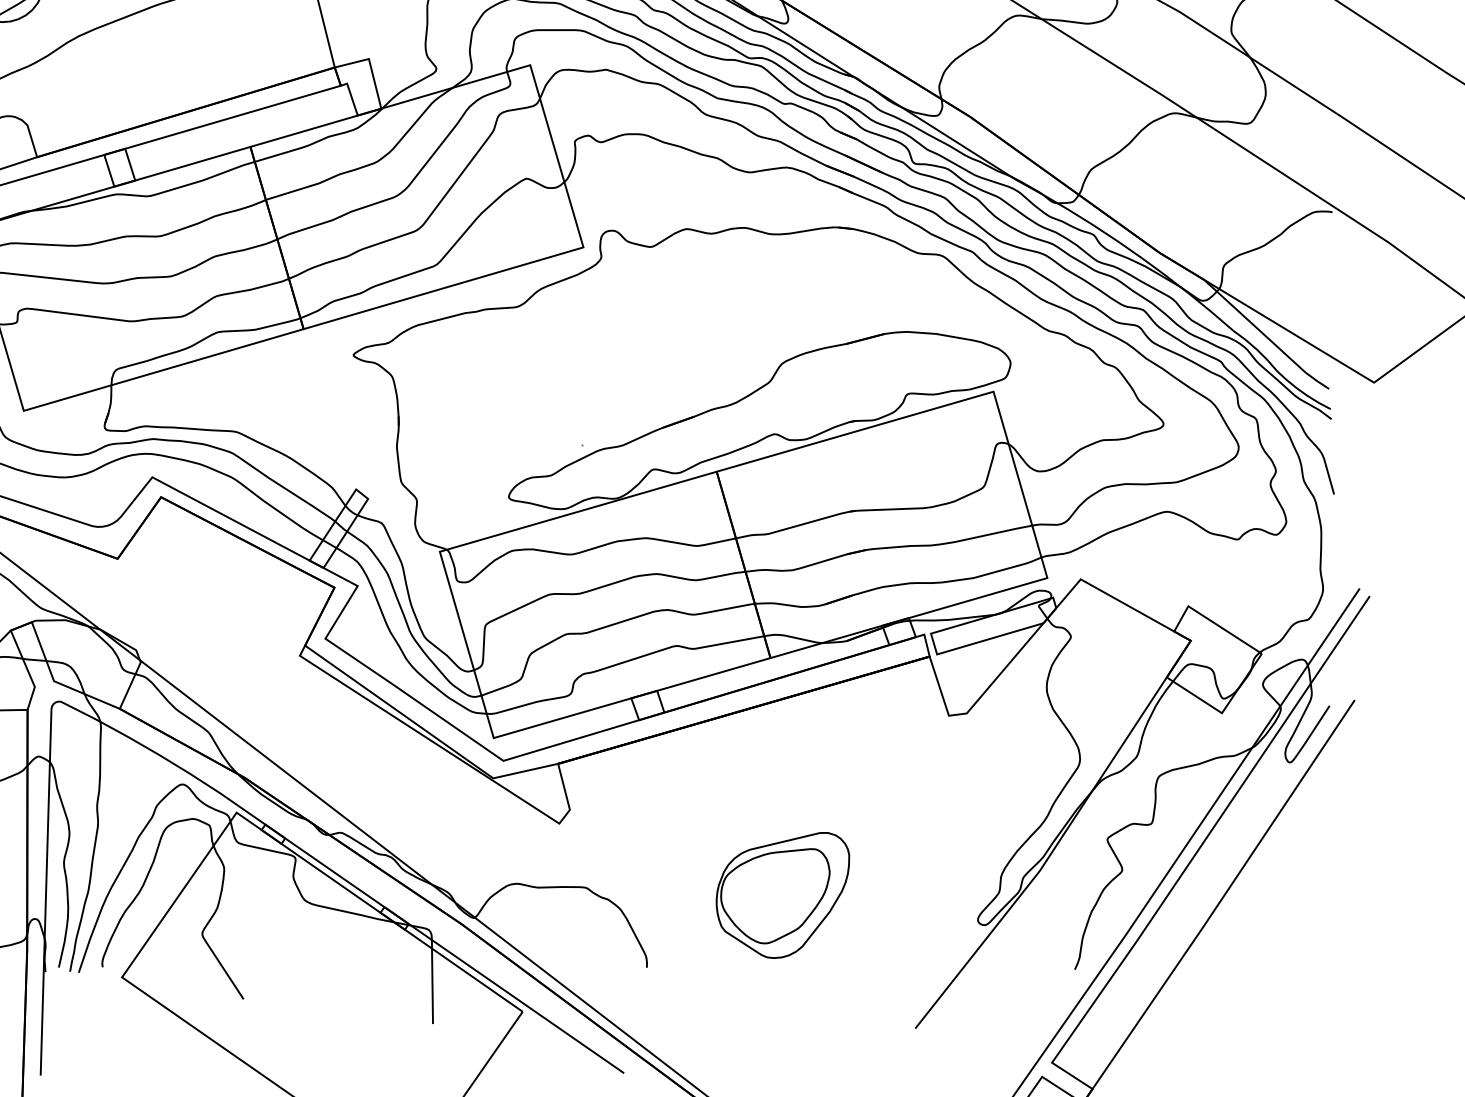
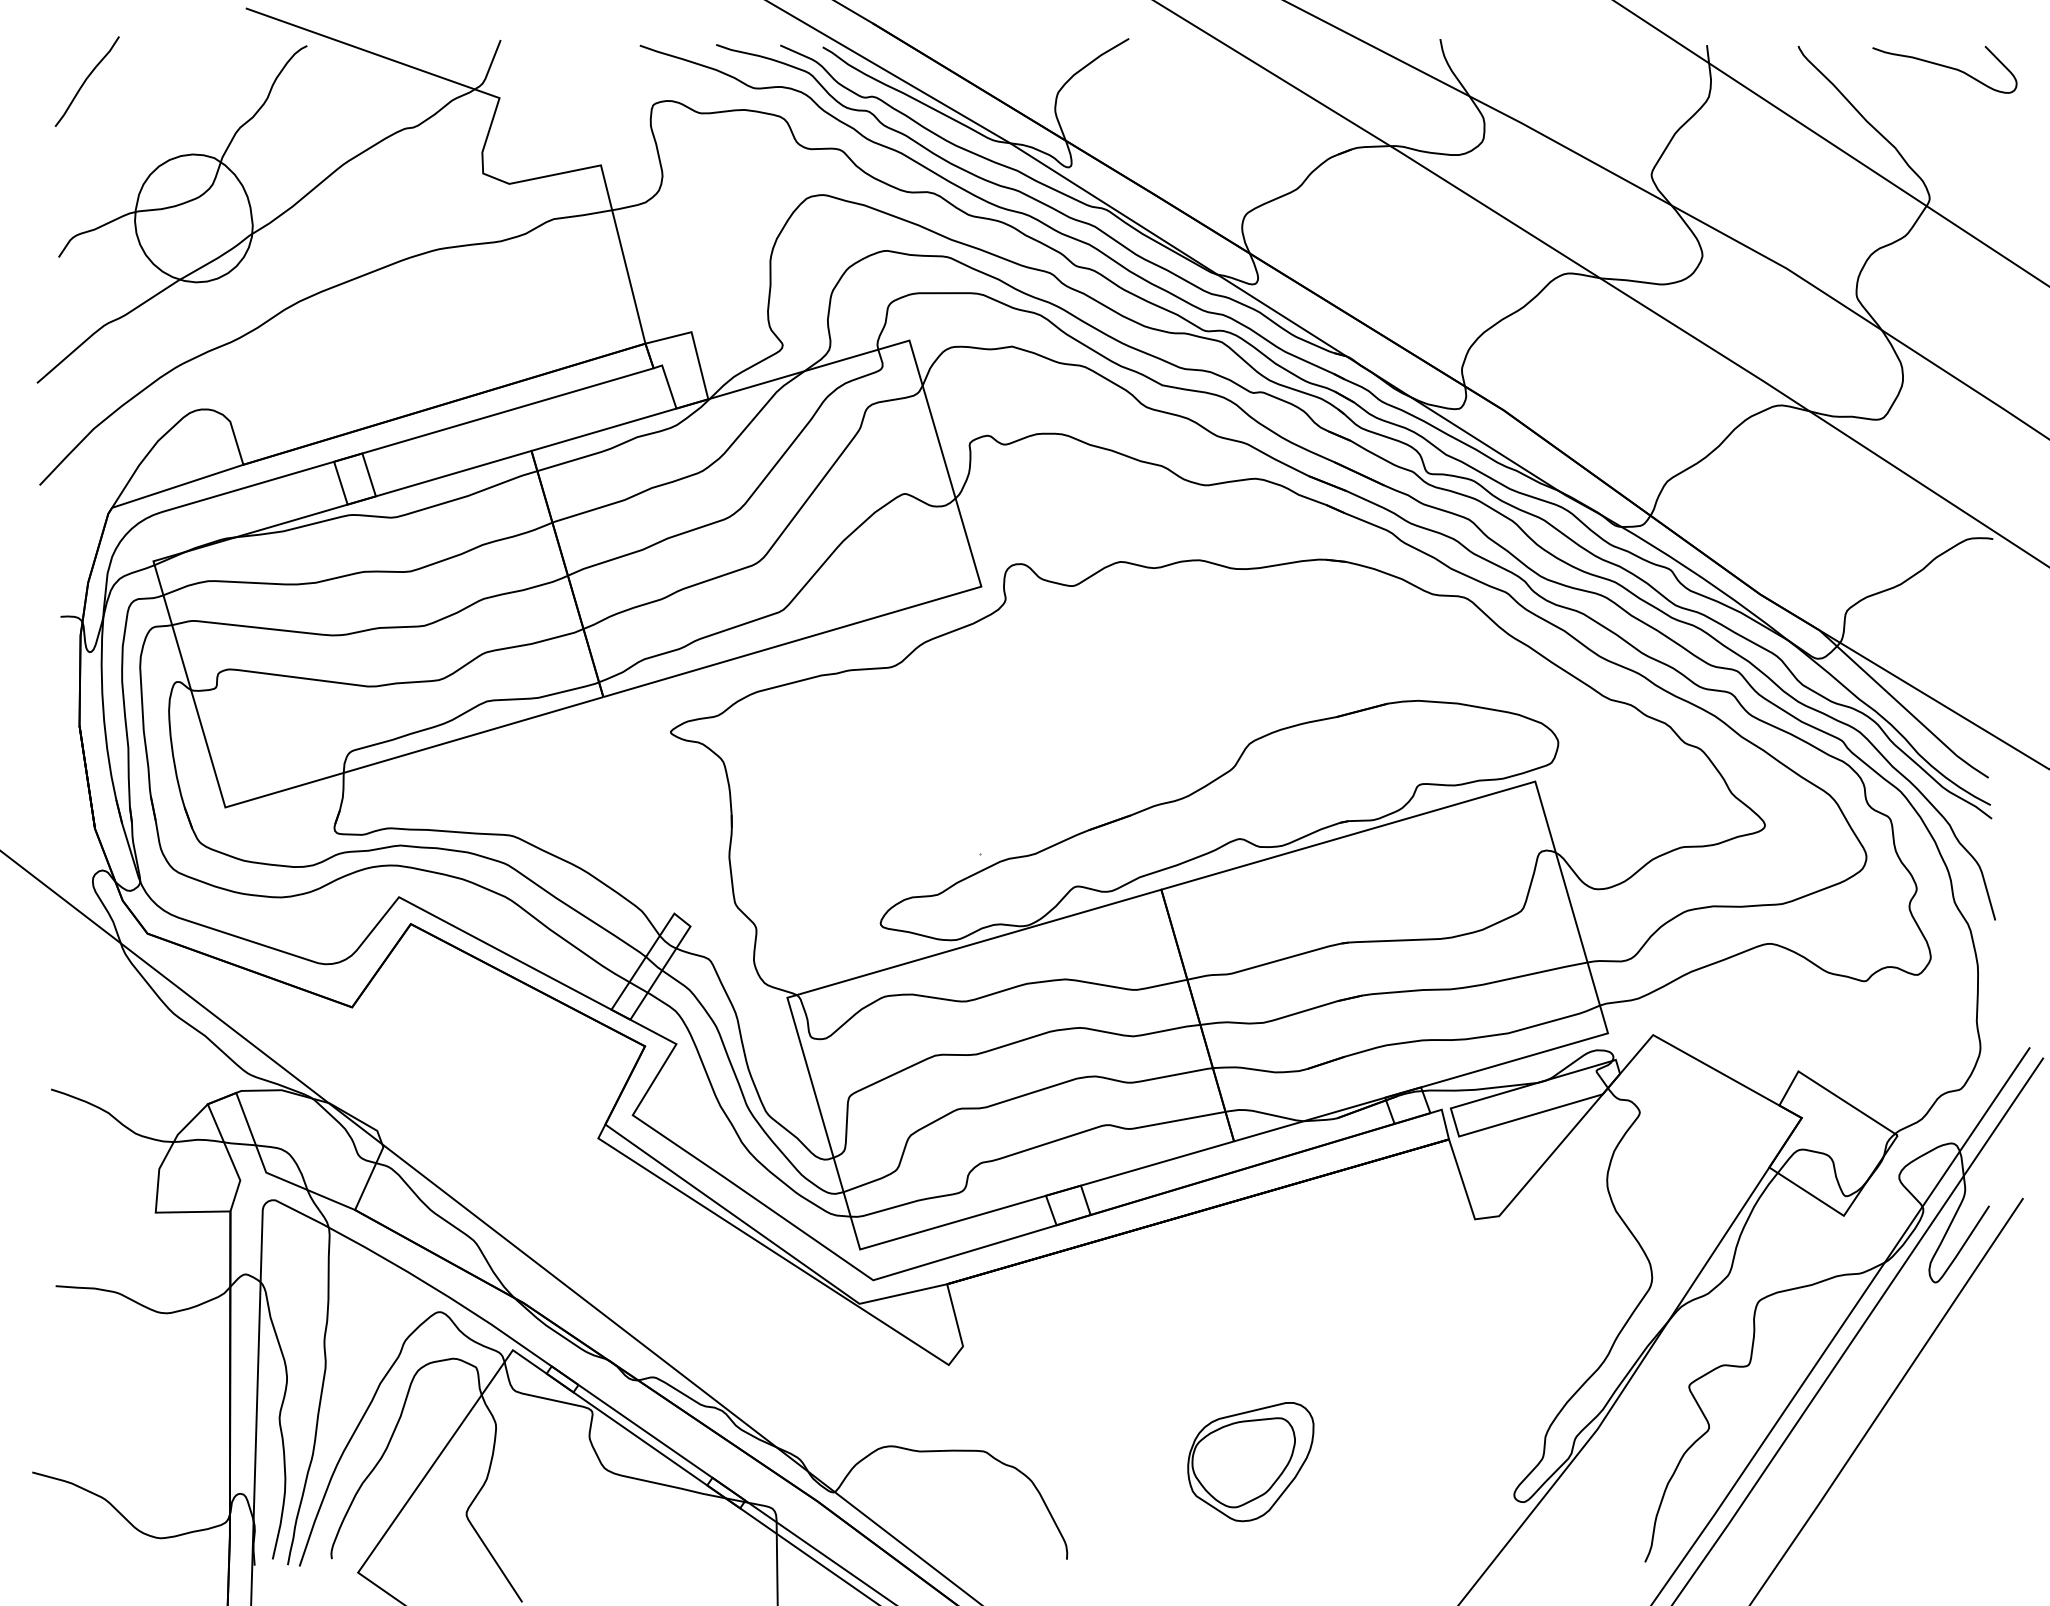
part: (782, 895) -> (1250, 1461), size x0.7

